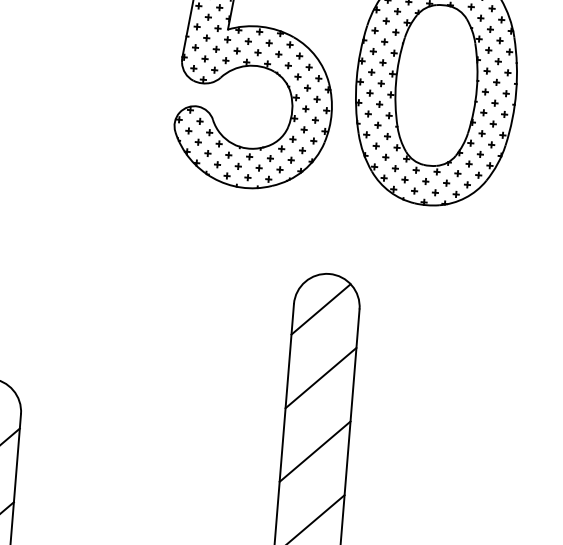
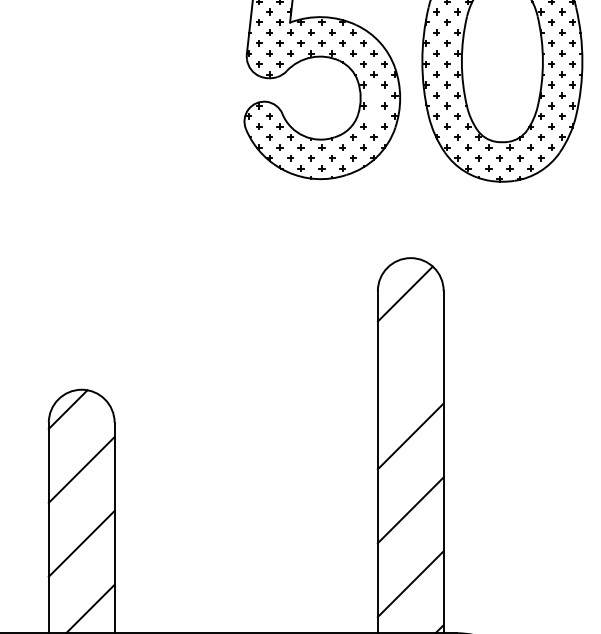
part: (305, 108) -> (373, 95), removed
part: (303, 129) -> (373, 116), removed
line: (320, 378) -> (410, 362), removed

